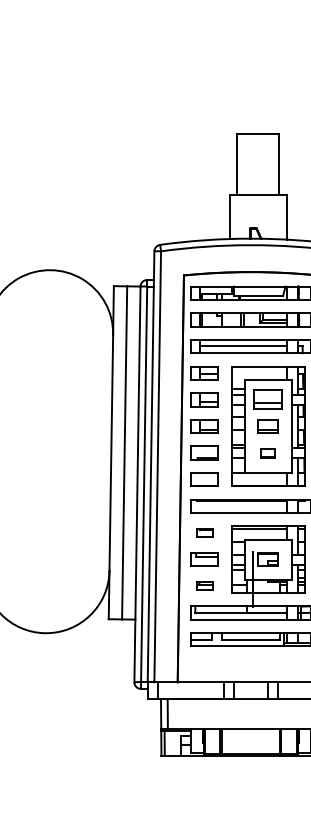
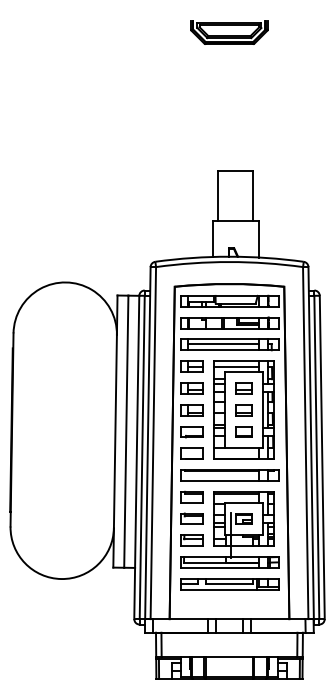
line: (258, 374) -> (235, 367), added
part: (268, 399) -> (243, 388), size x0.71
part: (268, 452) -> (243, 431), size x1.43
part: (204, 532) -> (191, 496), size x1.67
part: (204, 586) -> (191, 540), size x1.67

